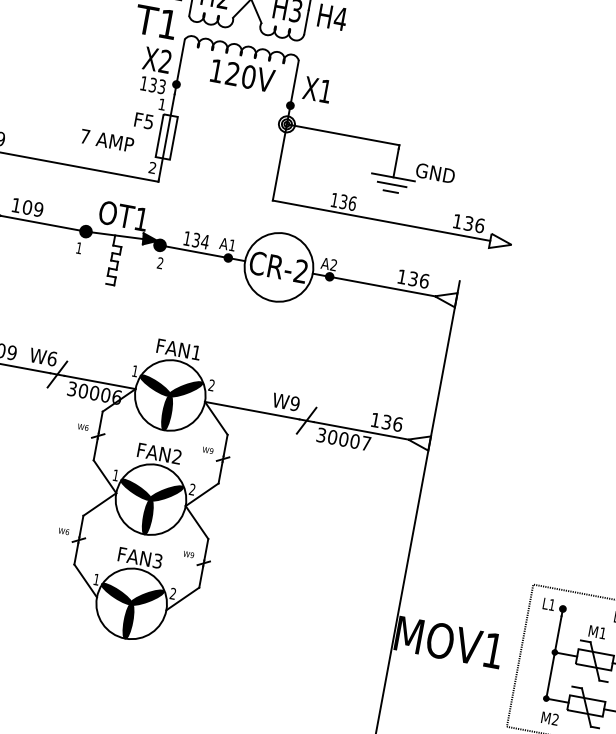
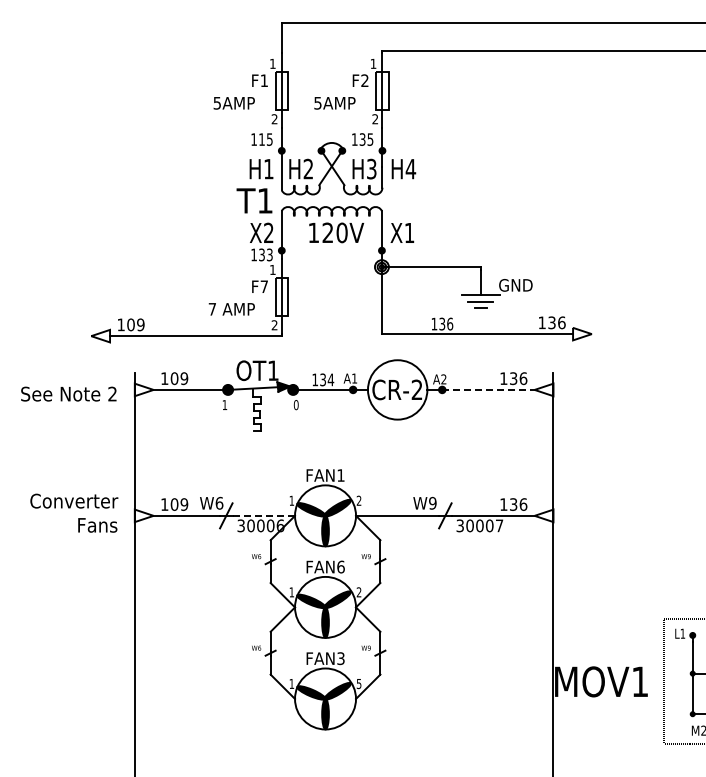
text: (148, 121) -> (263, 286), F5 -> F7
text: (159, 263) -> (295, 405), 2 -> 0
line: (382, 286) -> (488, 389), solid -> dashed
line: (99, 381) -> (263, 515), solid -> dashed
text: (176, 456) -> (340, 566), FAN2 -> FAN6
text: (172, 593) -> (358, 683), 2 -> 5

